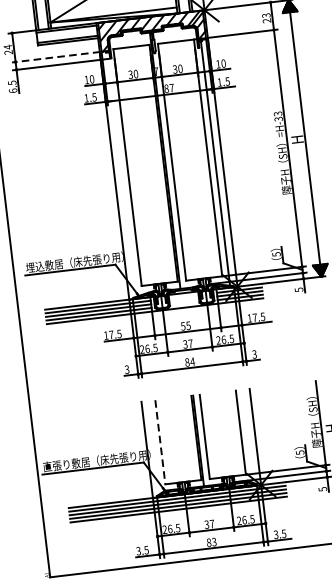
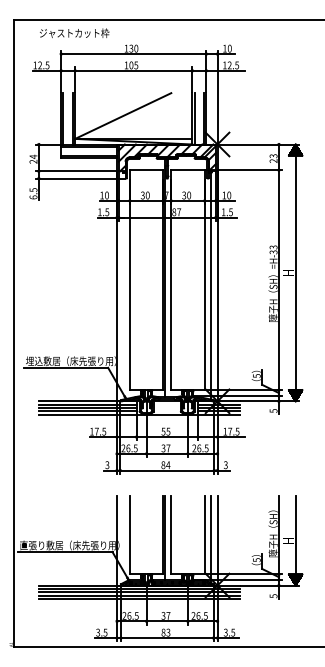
line: (56, 57) -> (76, 171), dashed -> solid
line: (247, 436) -> (210, 539), added
line: (159, 442) -> (129, 535), dashed -> solid

